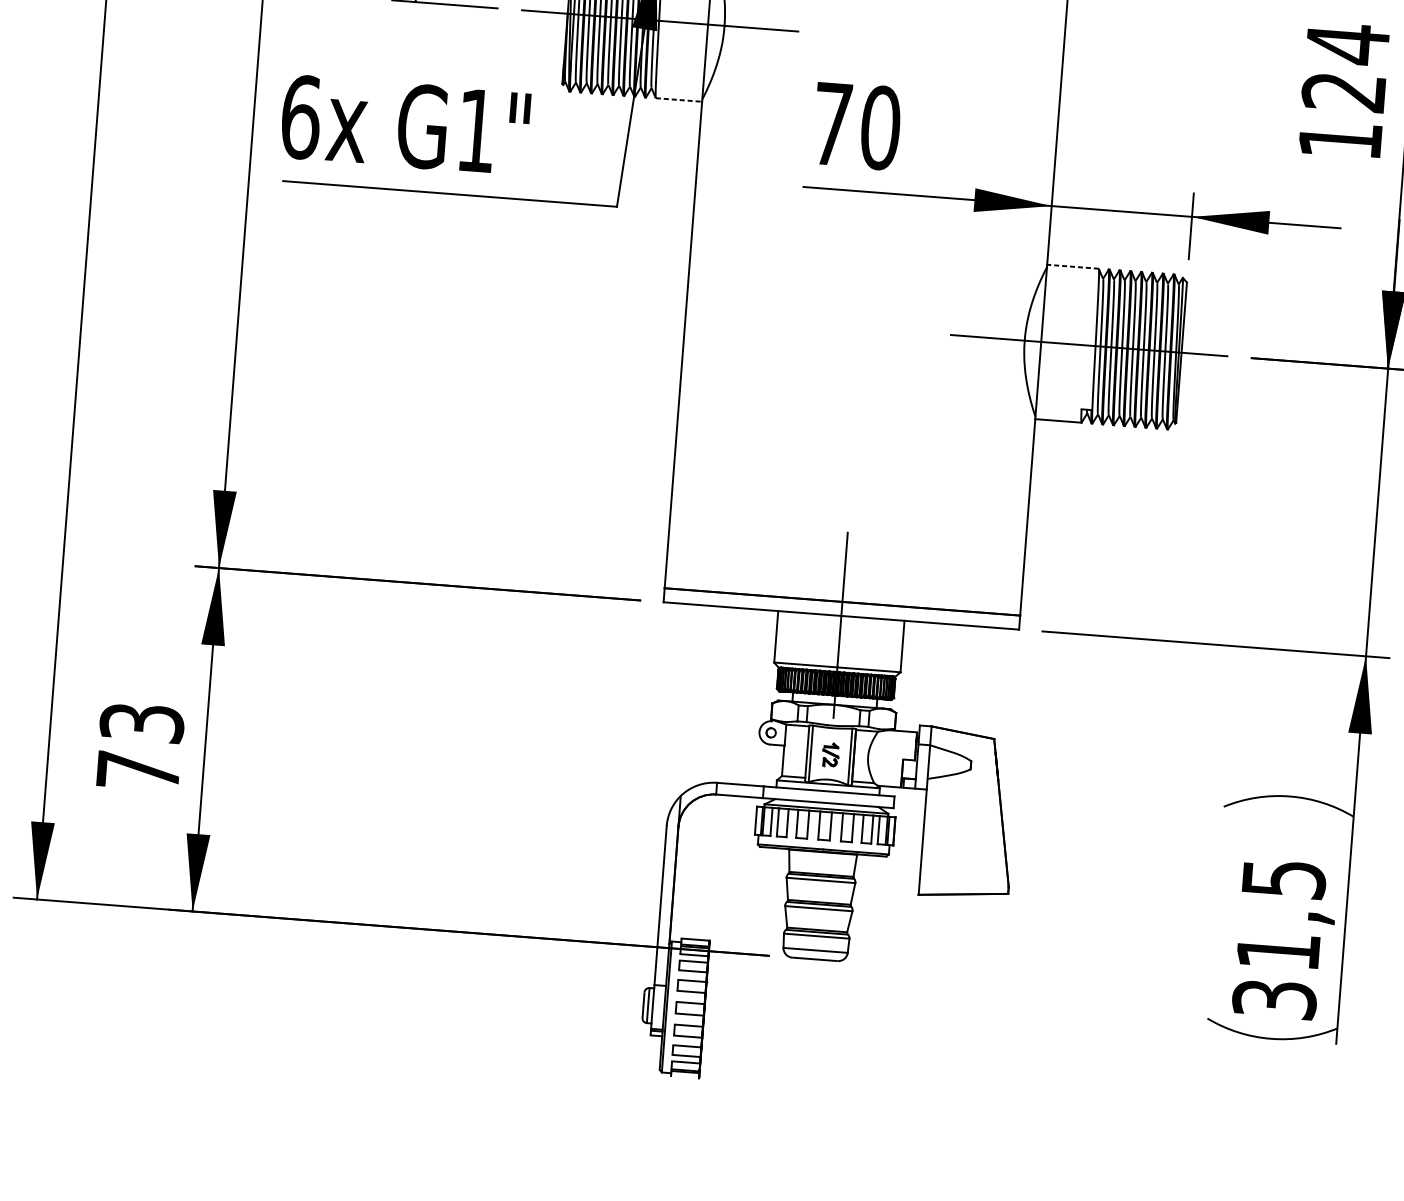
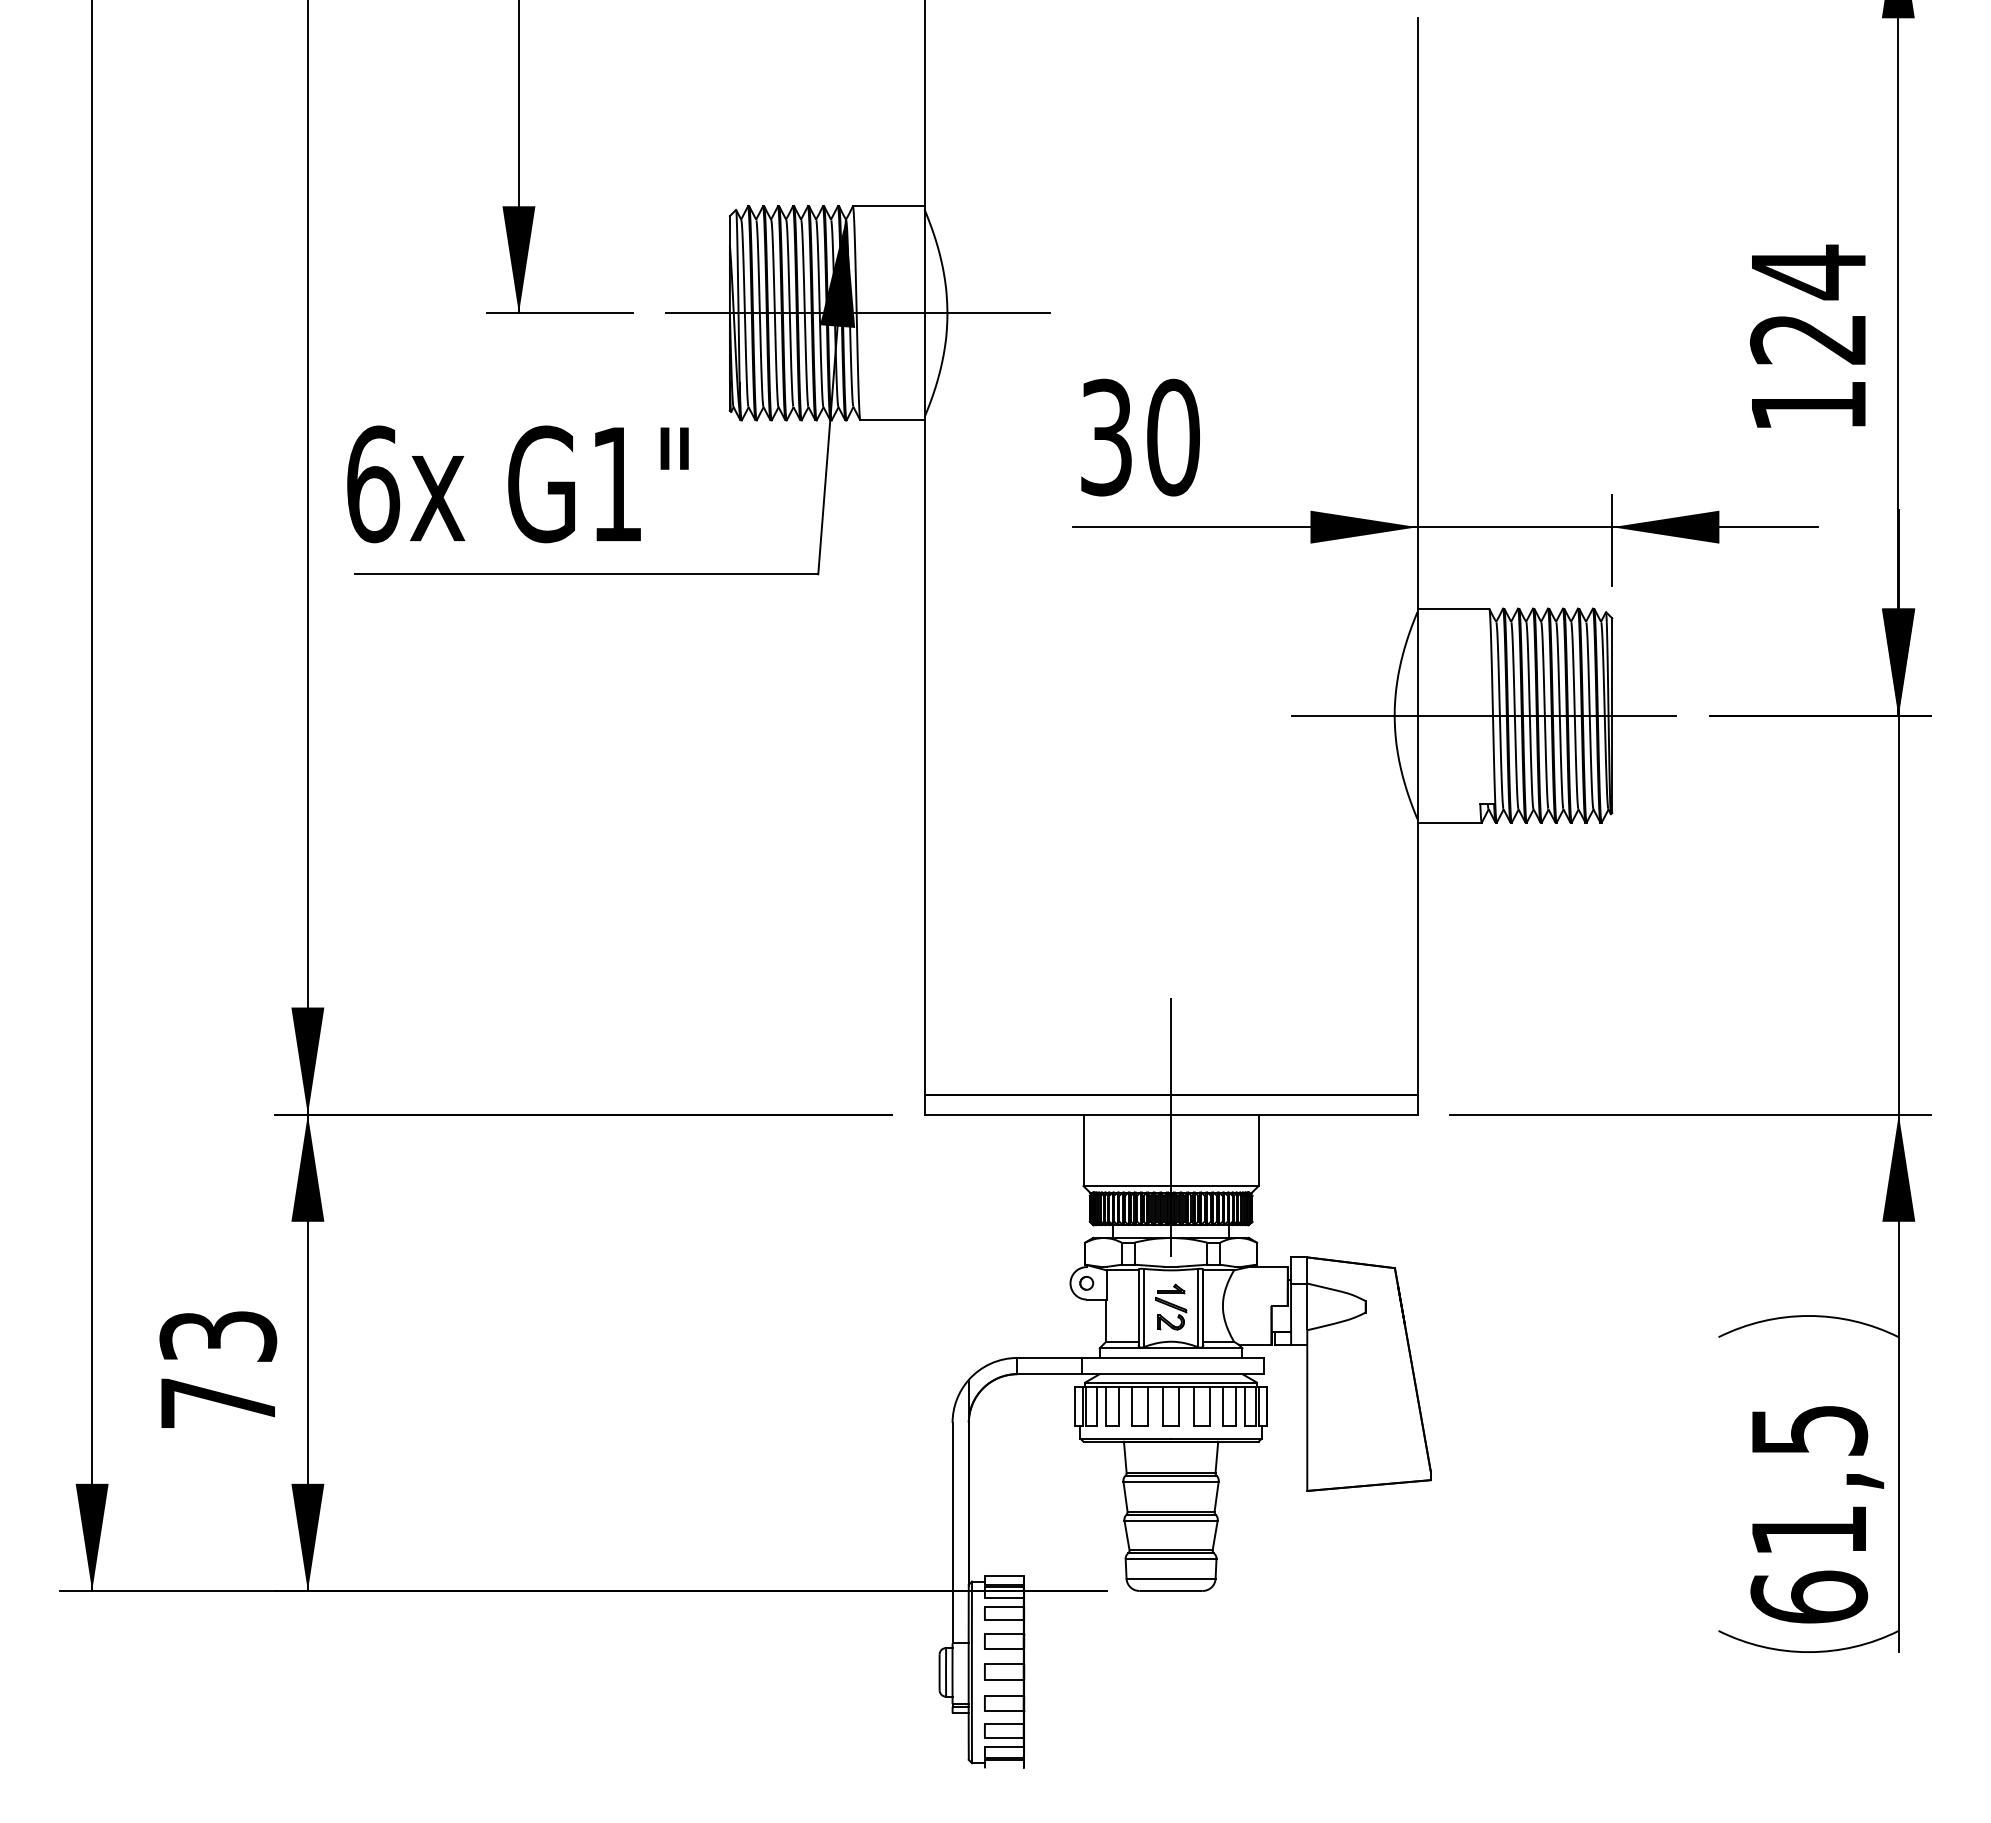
line: (679, 100) -> (892, 420), dashed -> solid
text: (832, 124) -> (1106, 437), 70 -> 30
line: (1073, 266) -> (1453, 608), dashed -> solid
part: (831, 754) -> (1171, 1306), size x1.43
text: (1274, 998) -> (1809, 1596), 31,5 -> 61,5

